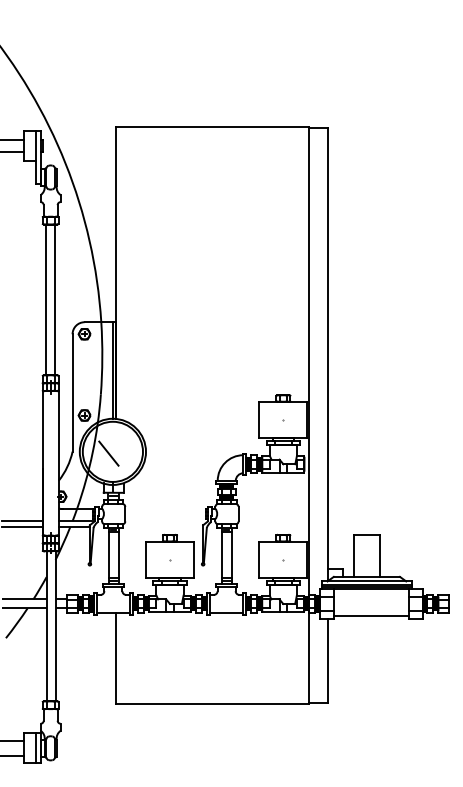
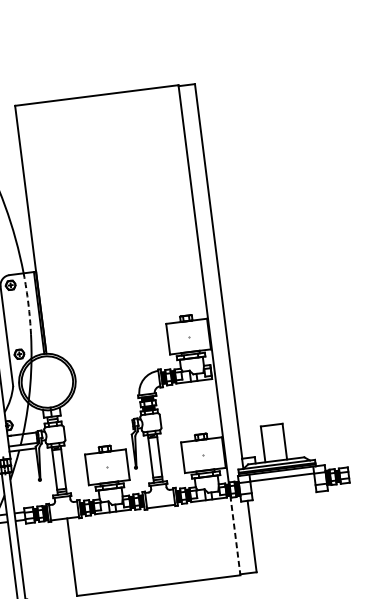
arc: (102, 358) -> (28, 303), solid -> dashed
line: (108, 453) -> (43, 383), removed
line: (371, 616) -> (282, 477), moved
line: (308, 657) -> (235, 535), solid -> dashed

